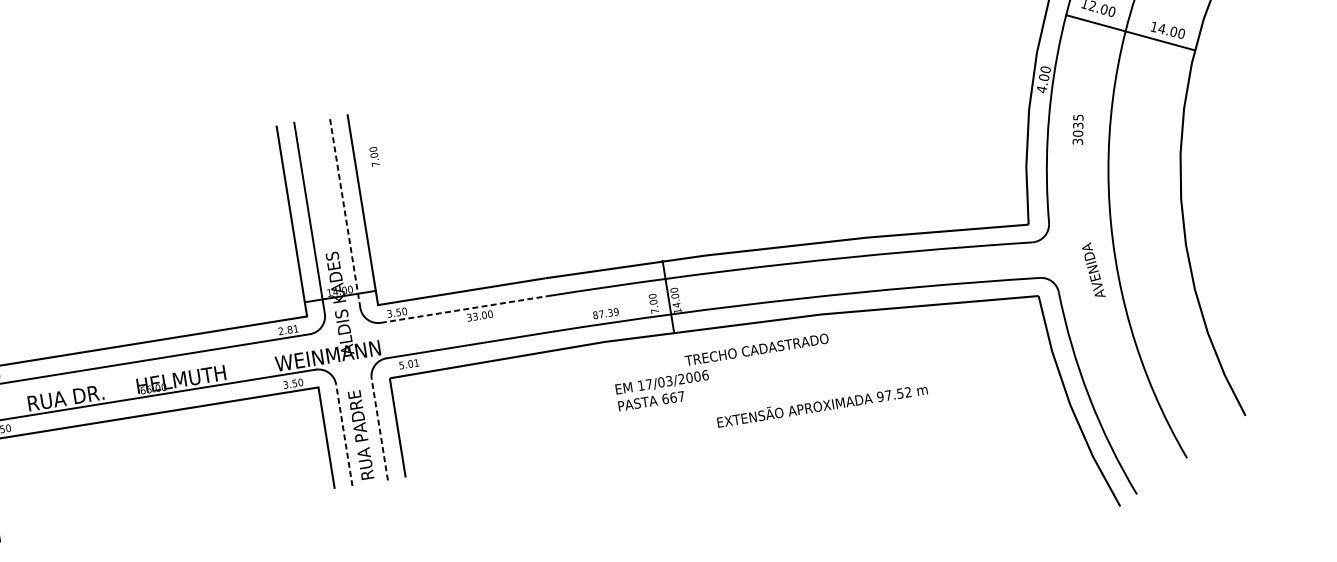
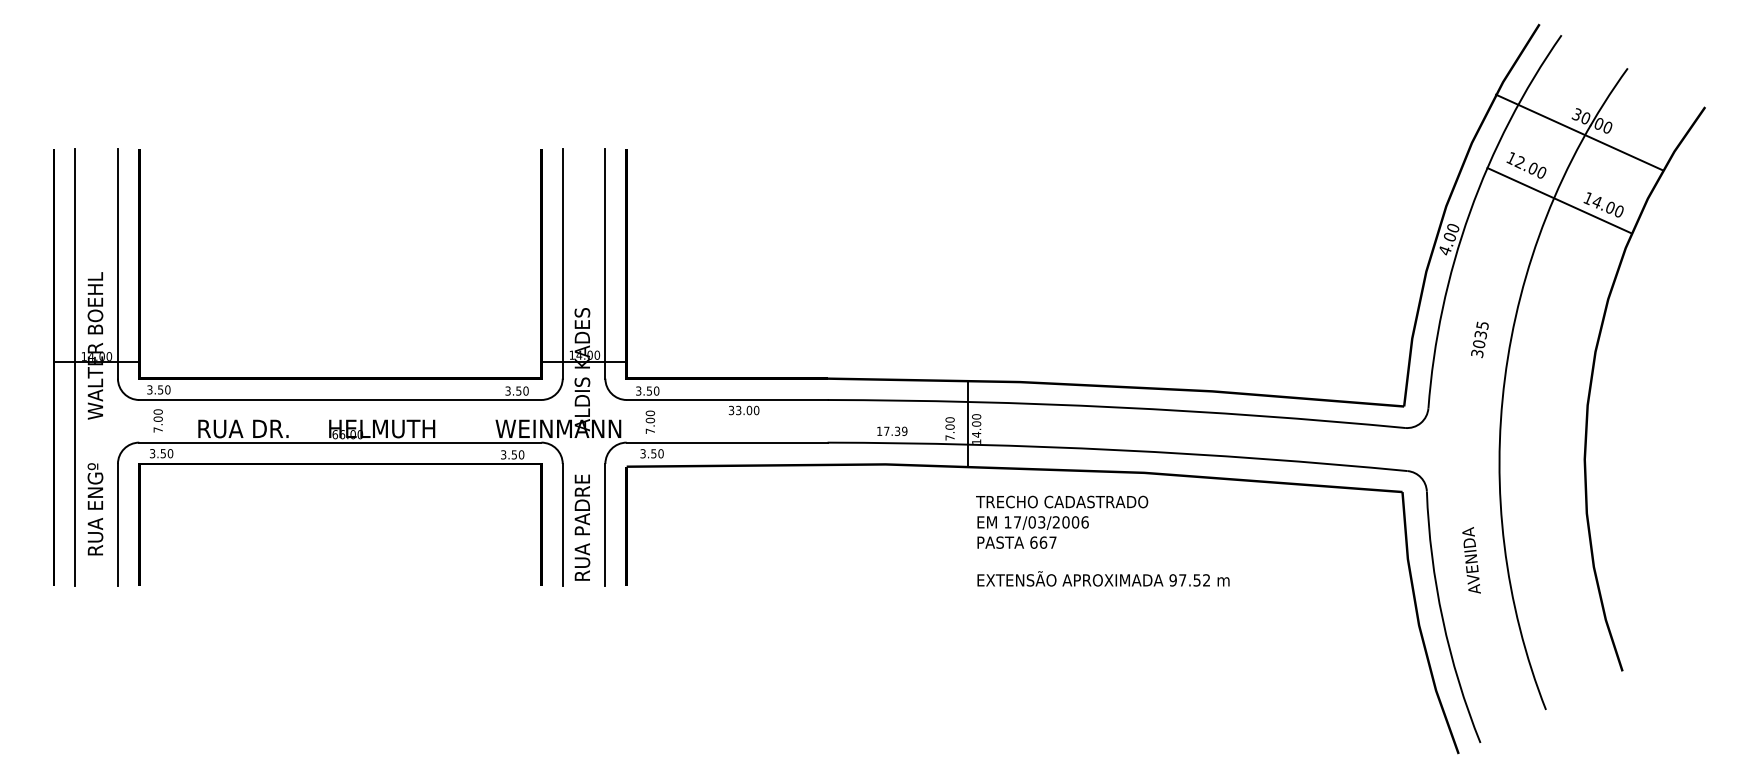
text: (1077, 129) -> (1479, 339), moved
text: (374, 156) -> (650, 421), moved
line: (345, 212) -> (605, 263), dashed -> solid
text: (1093, 270) -> (1471, 560), moved
line: (464, 309) -> (727, 399), dashed -> solid
text: (595, 314) -> (879, 430), 87.39 -> 17.39
text: (287, 329) -> (516, 390), 2.81 -> 3.50
text: (408, 364) -> (651, 453), 5.01 -> 3.50
text: (662, 390) -> (1032, 532), moved
text: (822, 404) -> (1103, 578), moved
line: (379, 429) -> (605, 524), dashed -> solid
line: (344, 434) -> (562, 524), dashed -> solid

